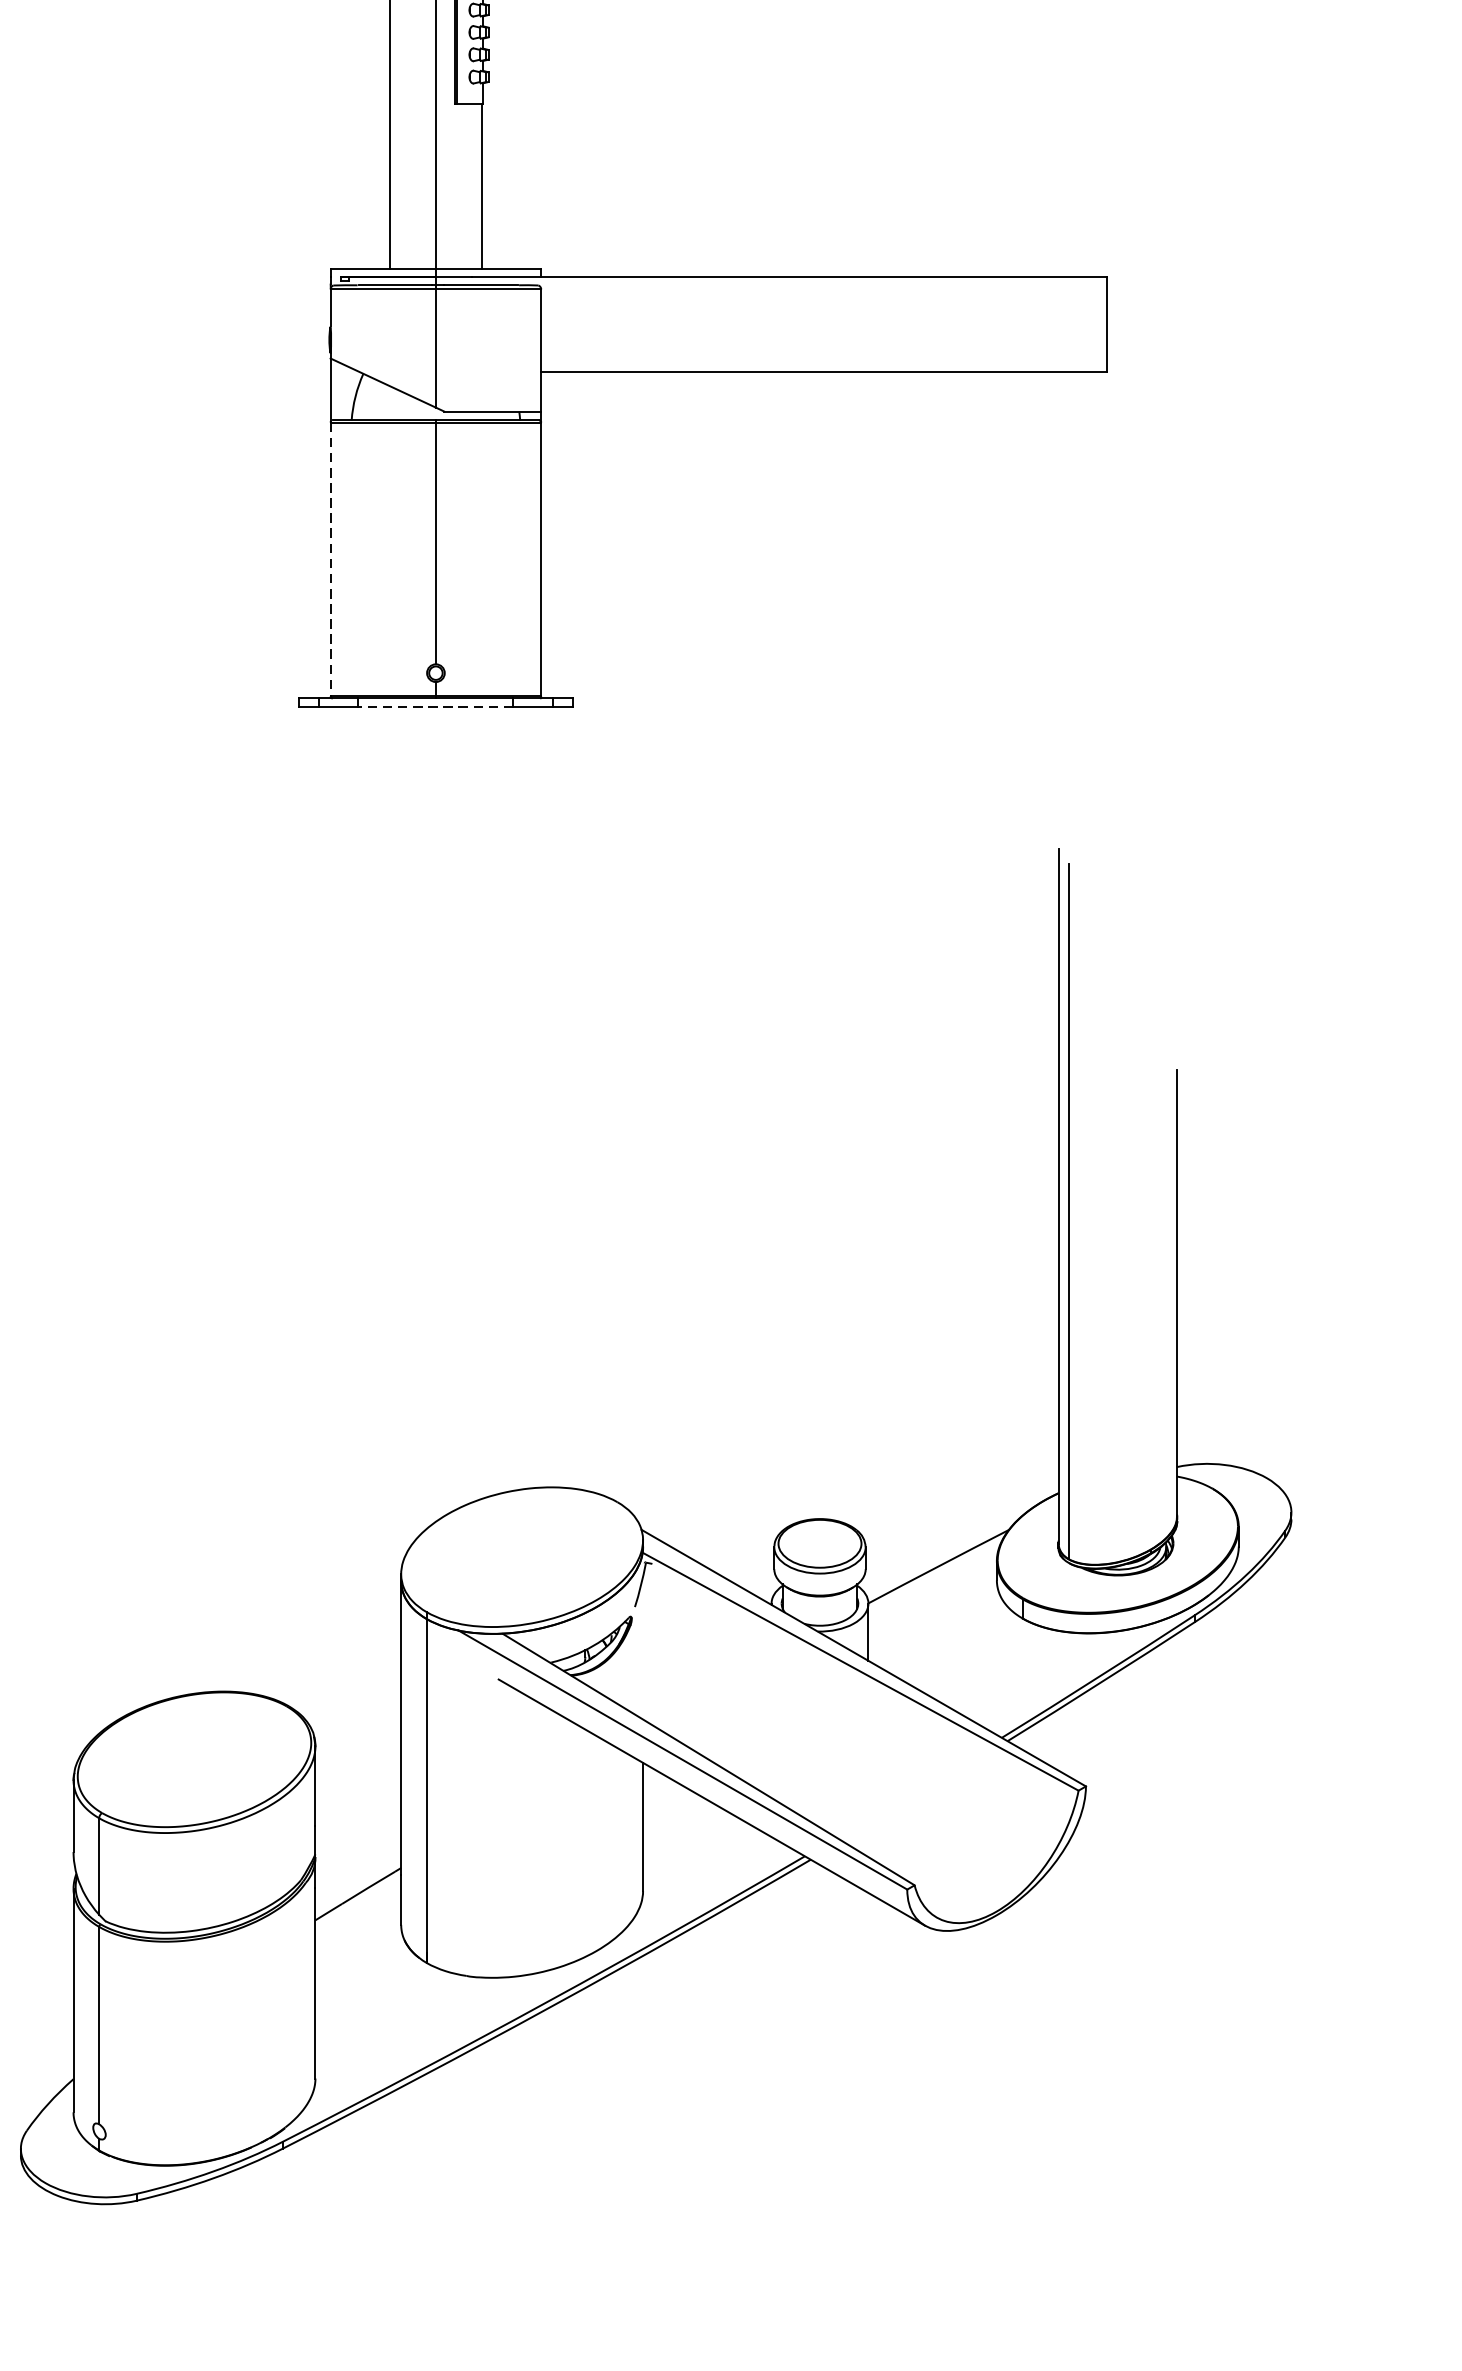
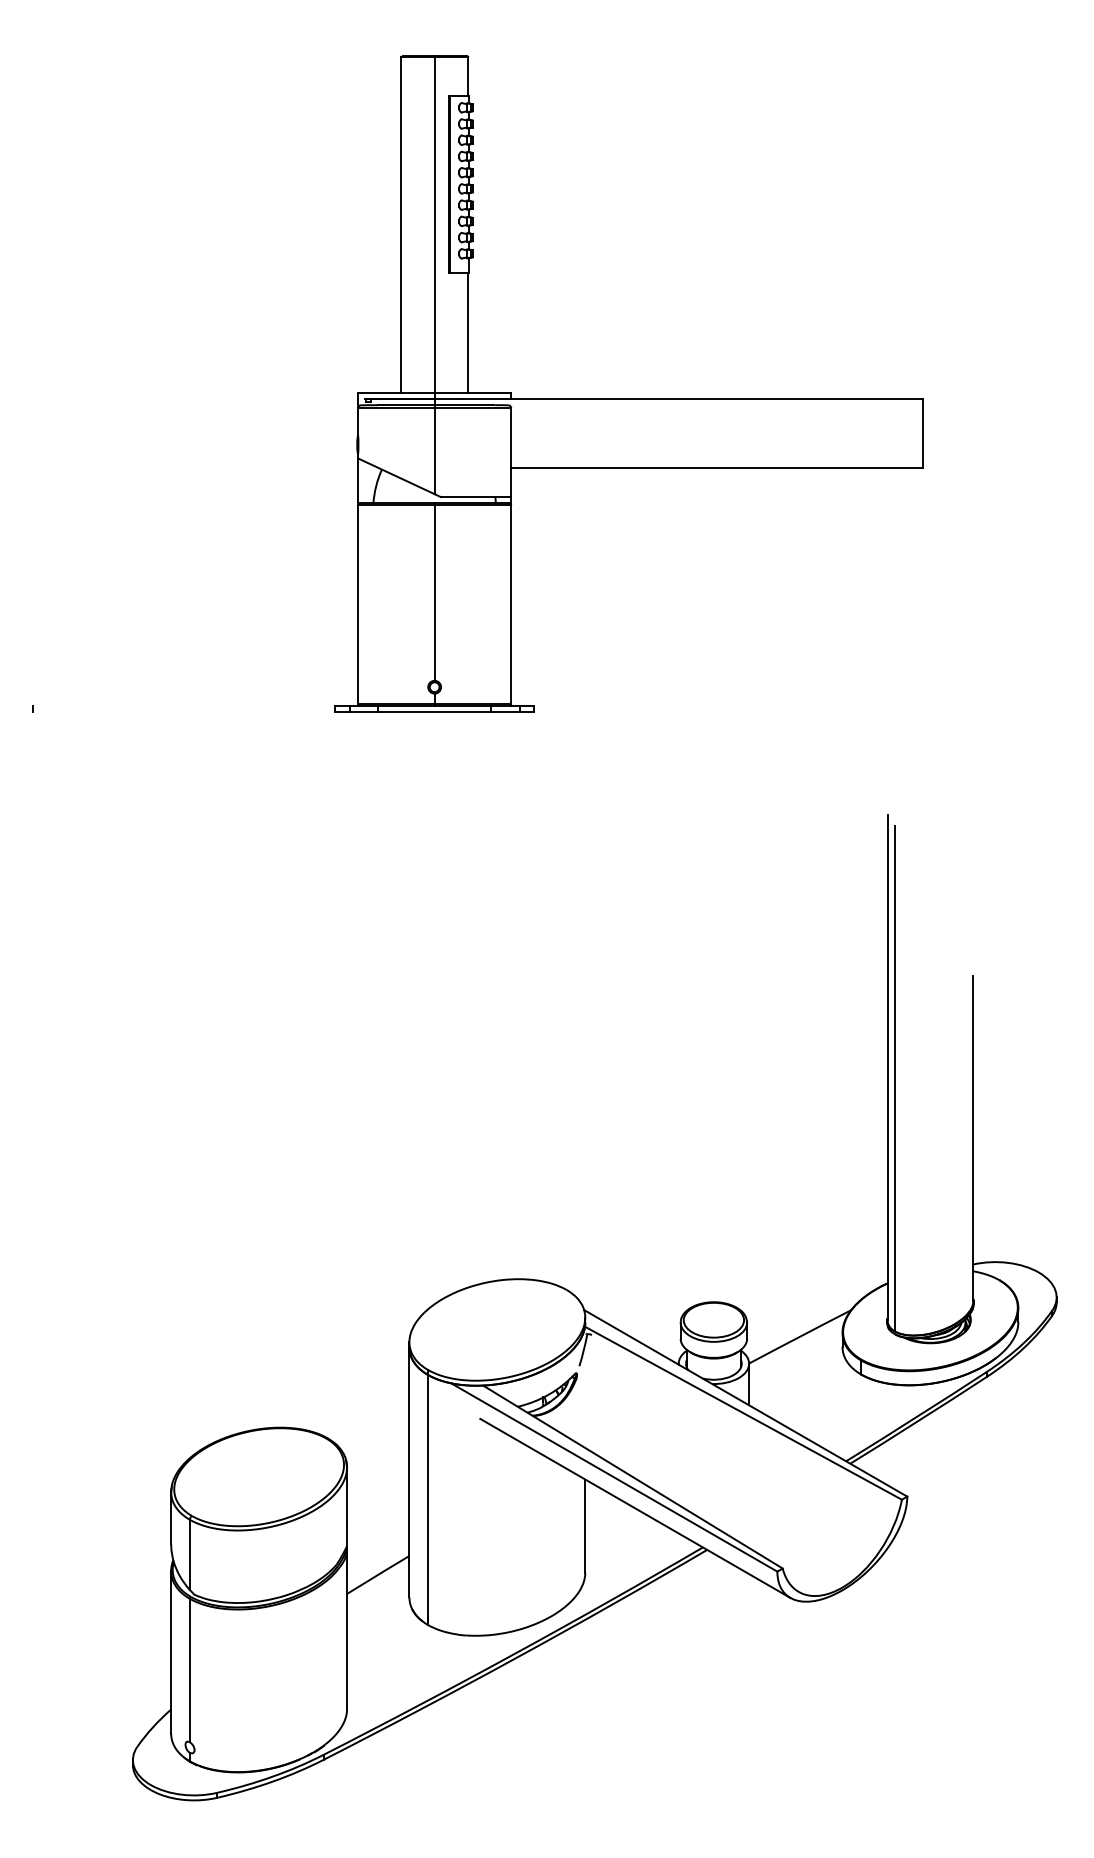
line: (331, 559) -> (358, 604), dashed -> solid
line: (435, 706) -> (434, 711), dashed -> solid

